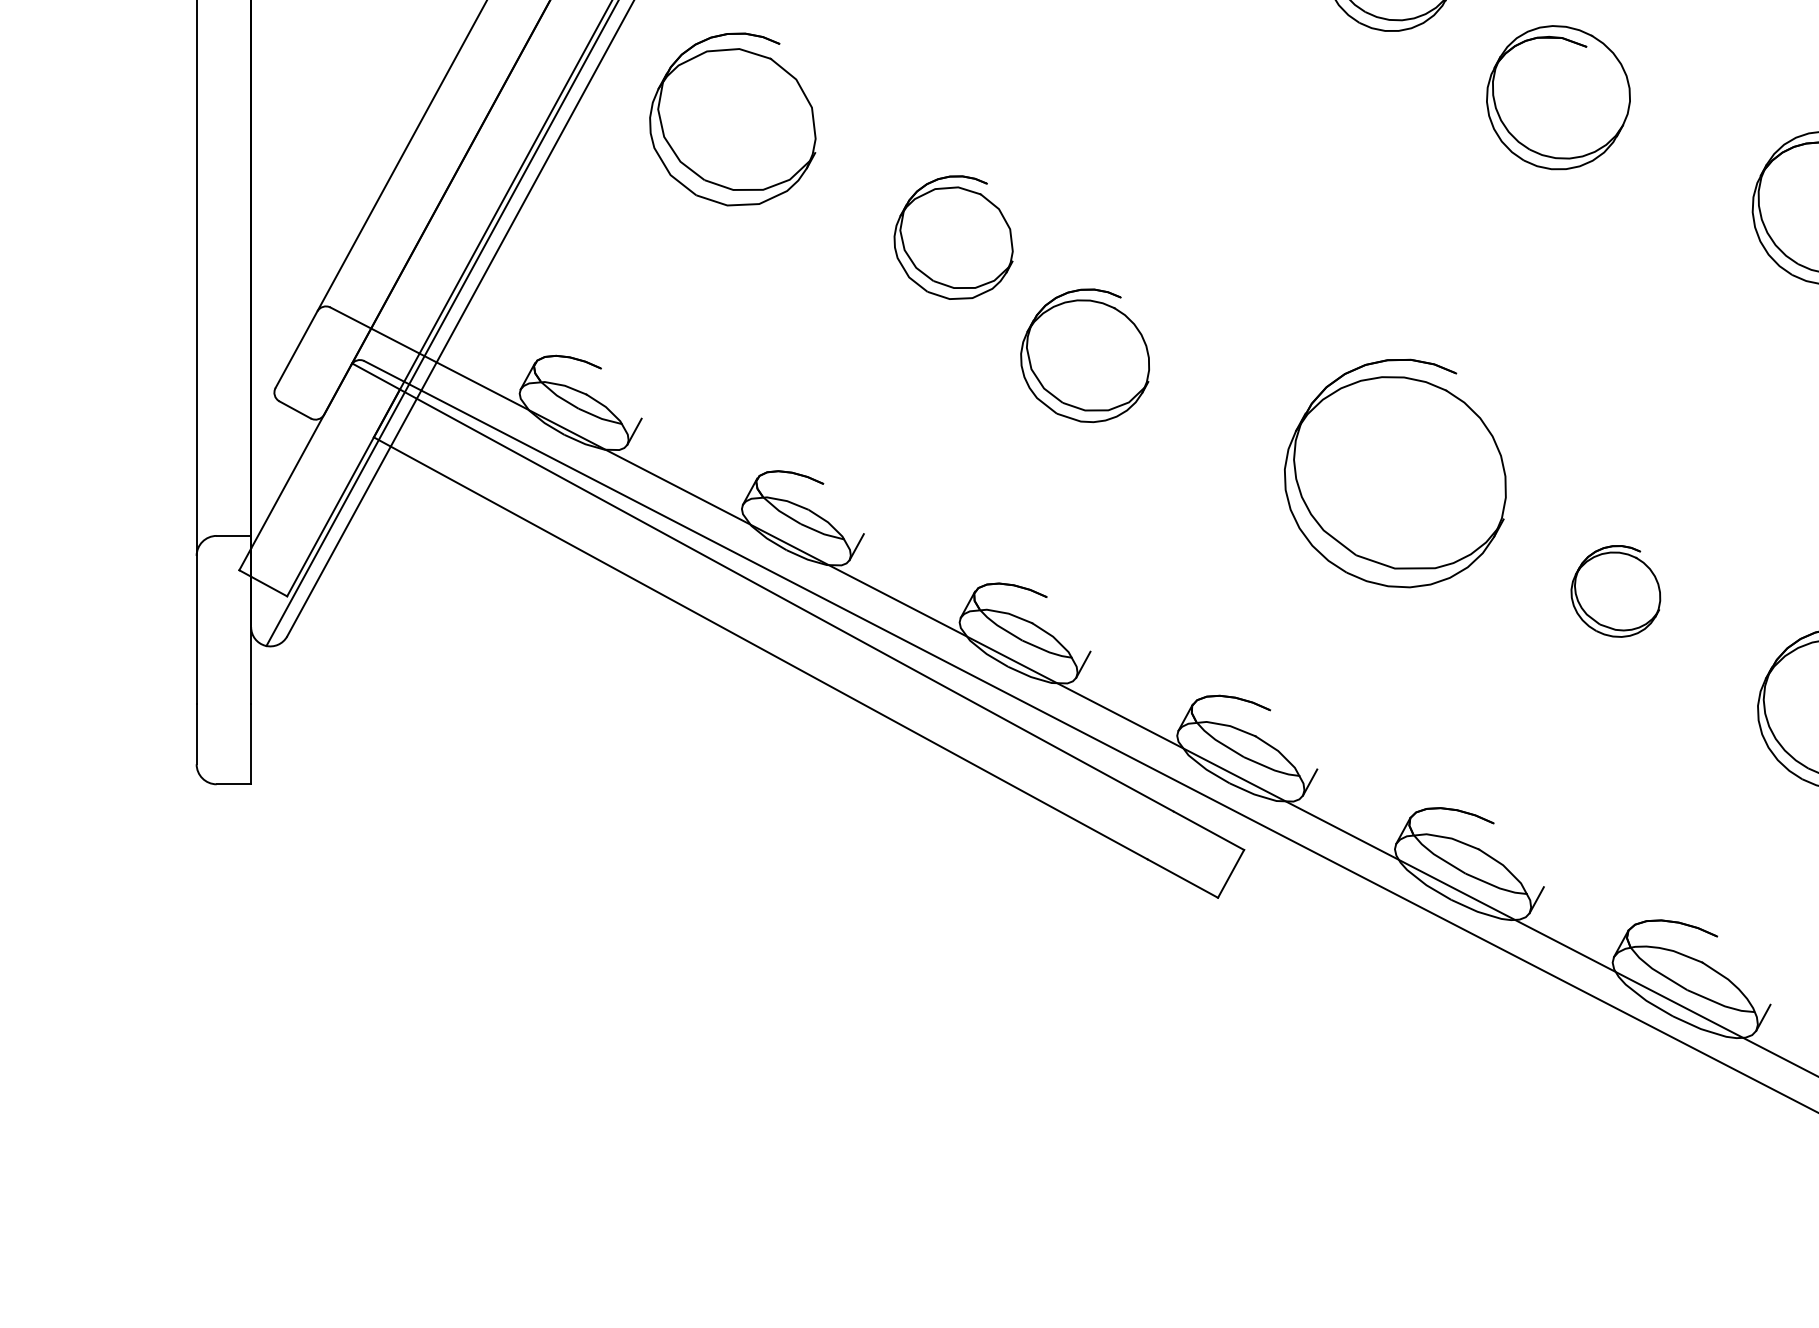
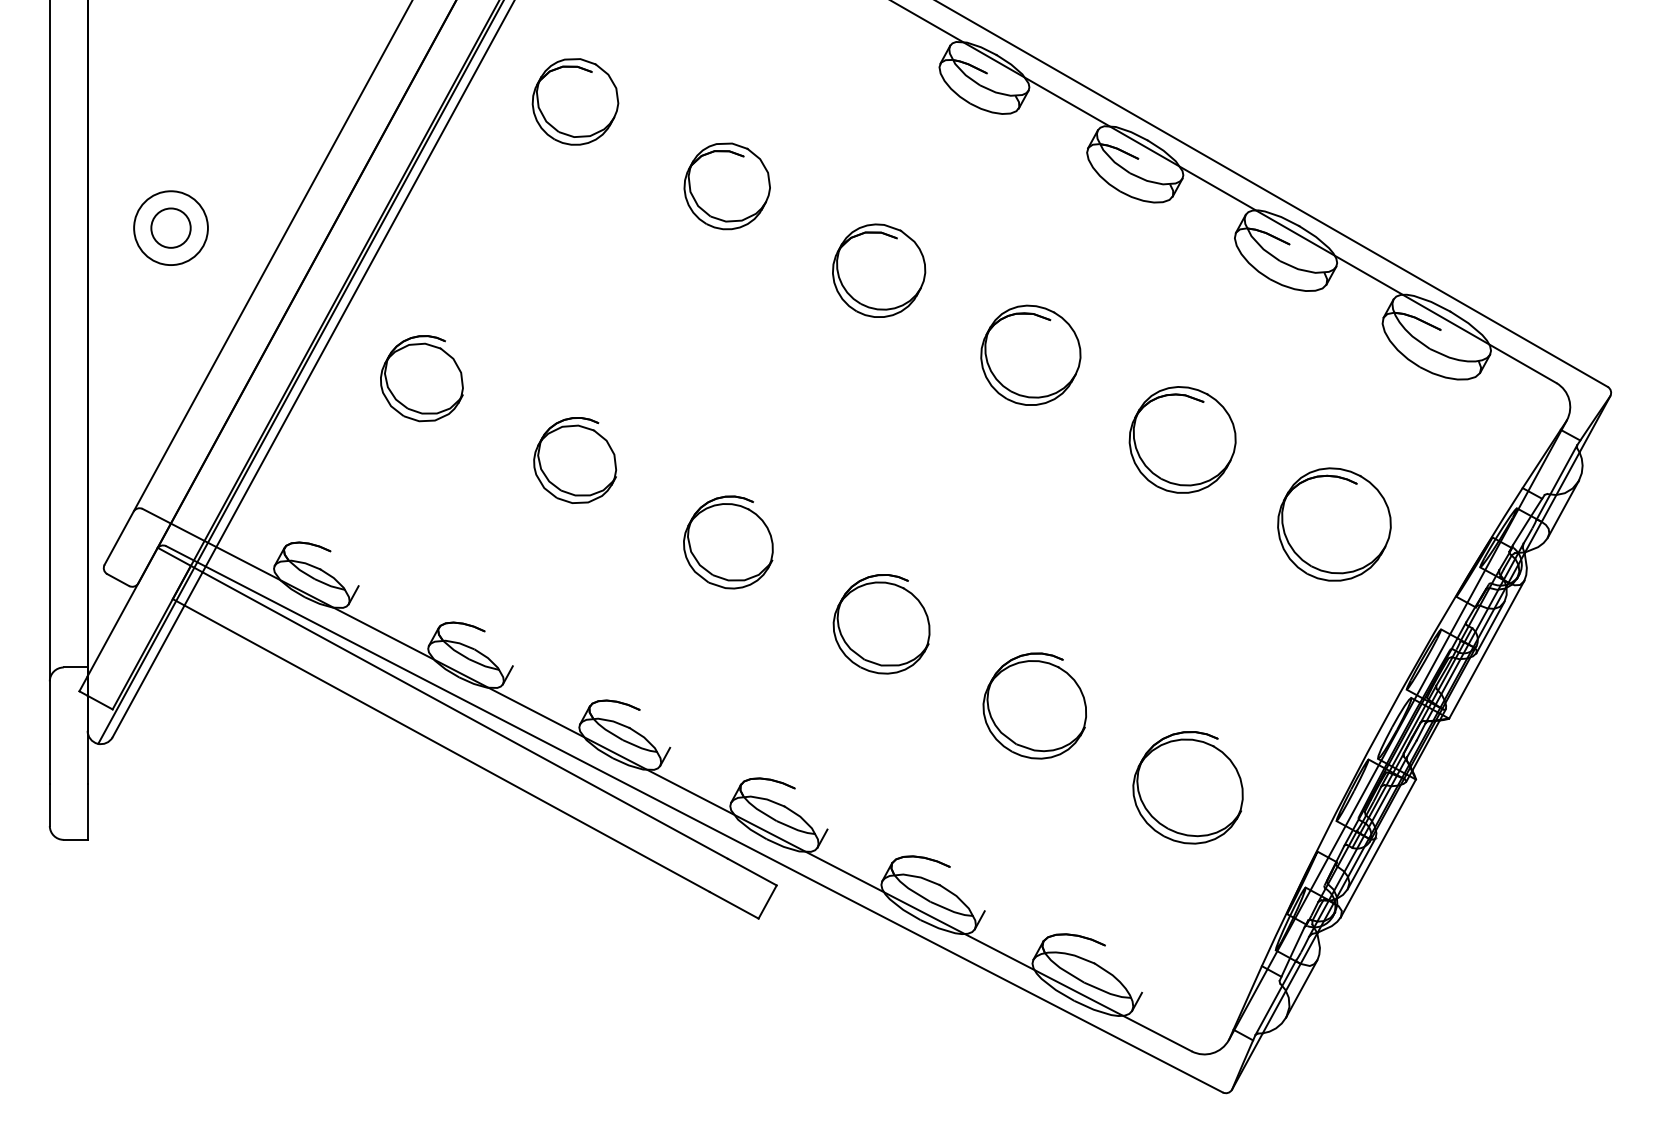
part: (1557, 96) -> (1030, 354), moved
part: (732, 119) -> (421, 378), size x0.71
part: (1085, 355) -> (728, 542), moved
part: (1395, 473) -> (881, 624), size x0.62
part: (1615, 590) -> (1034, 705), size x1.67

